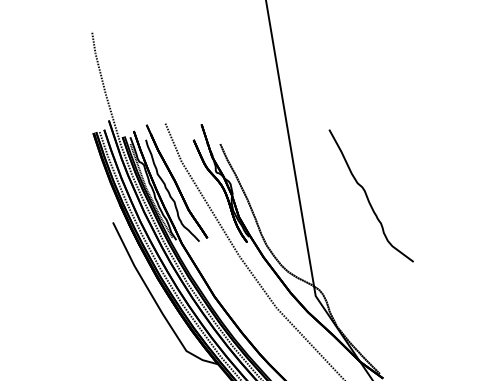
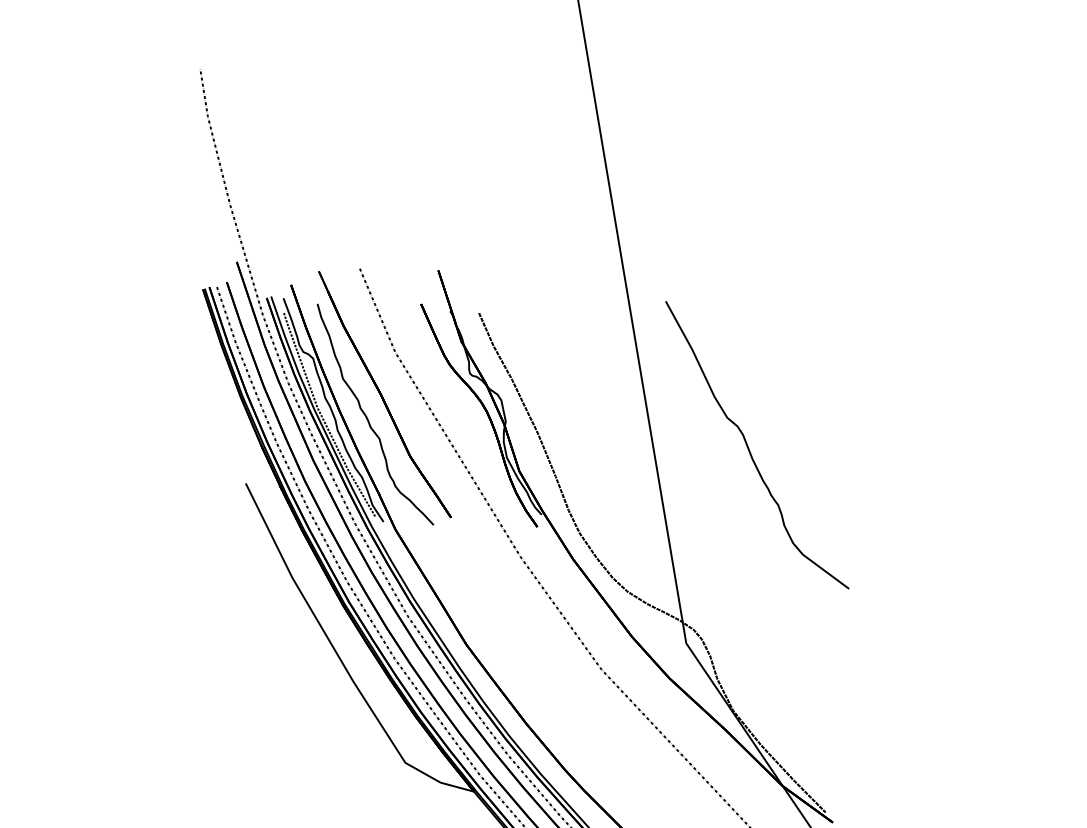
curve: (368, 197) -> (751, 448), moved

